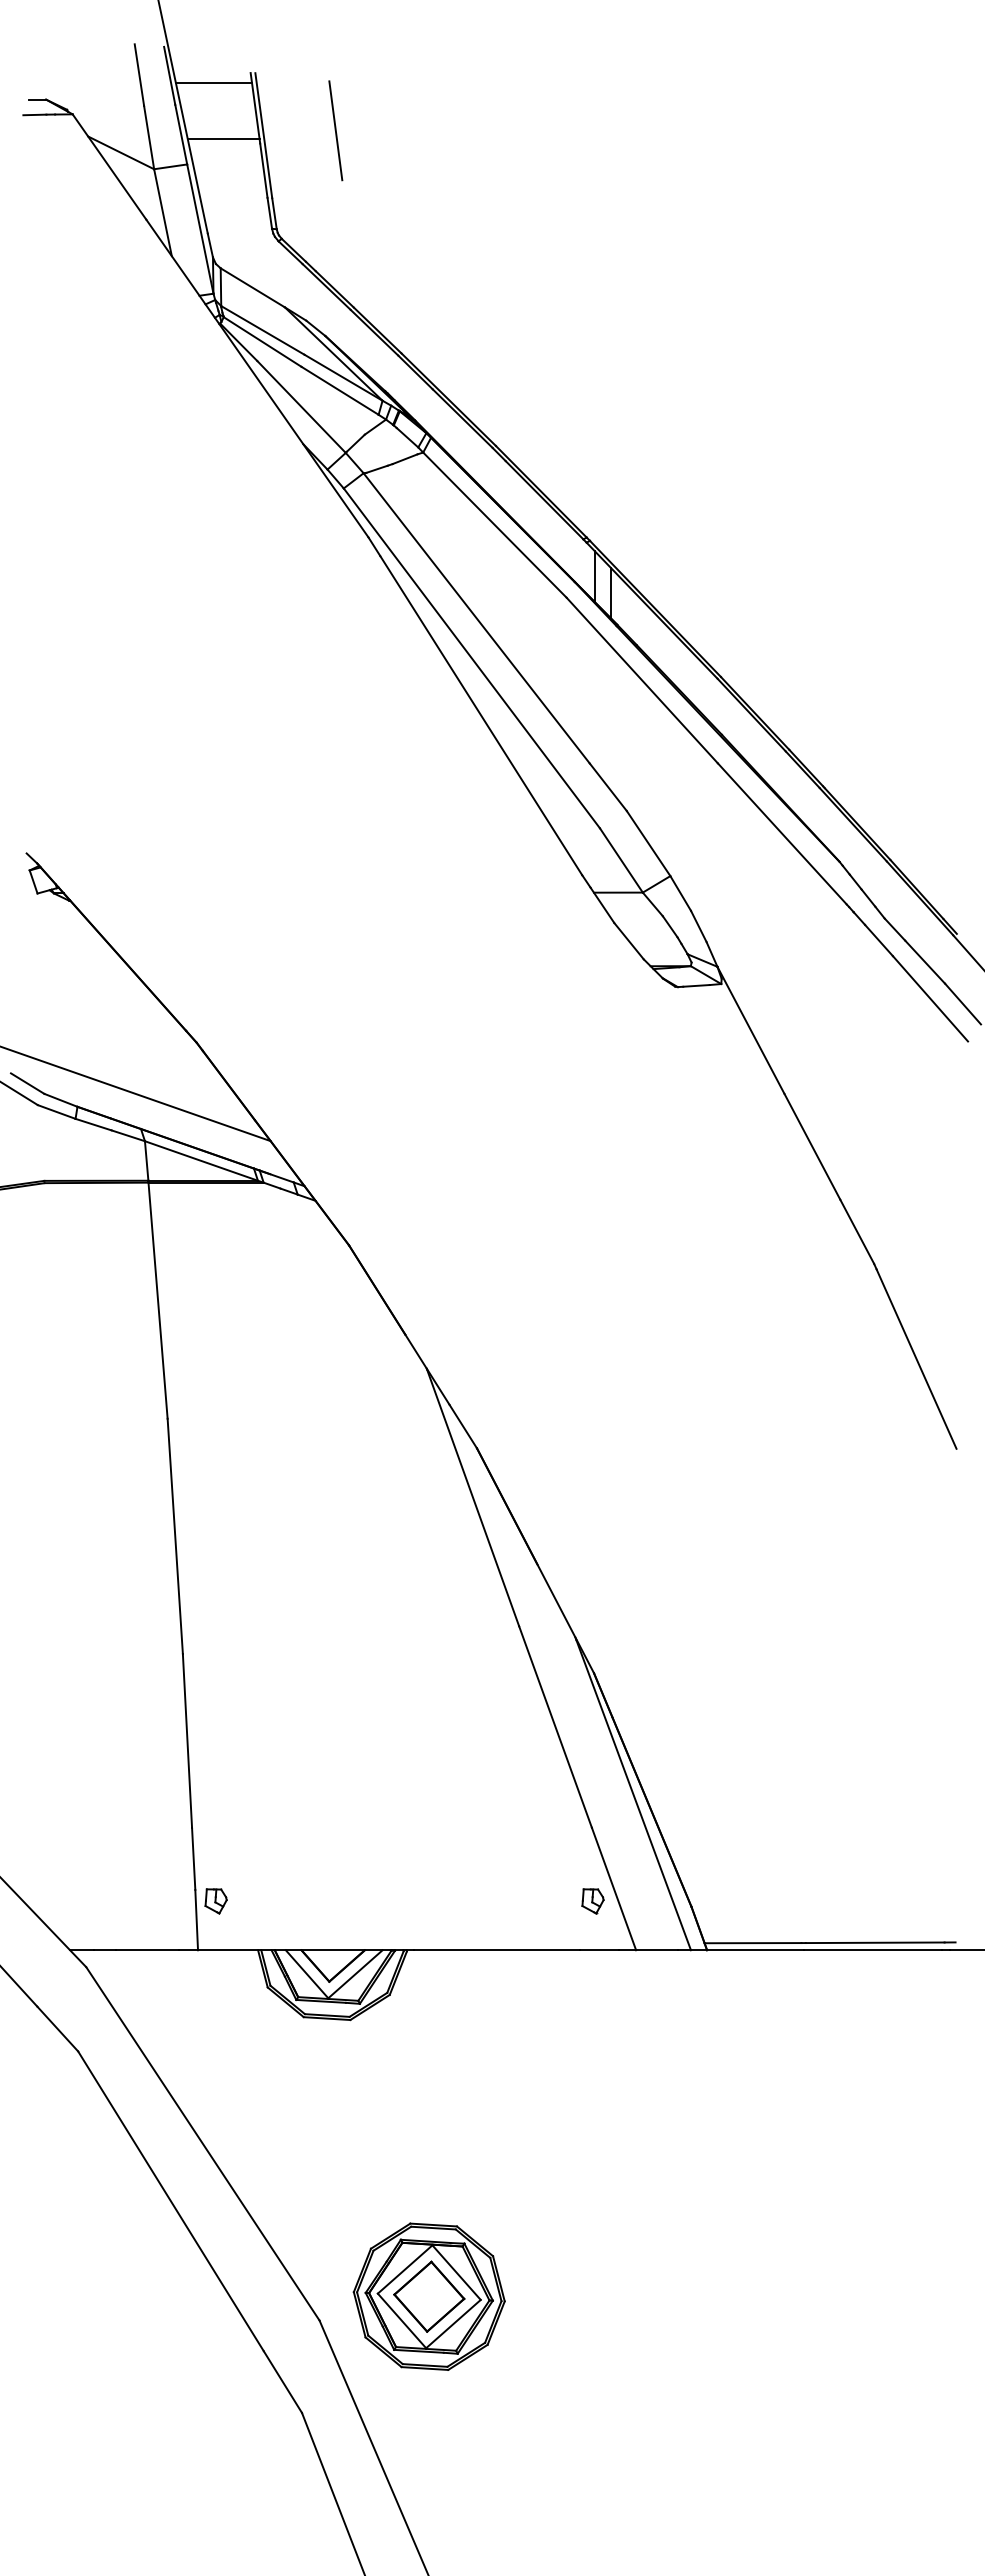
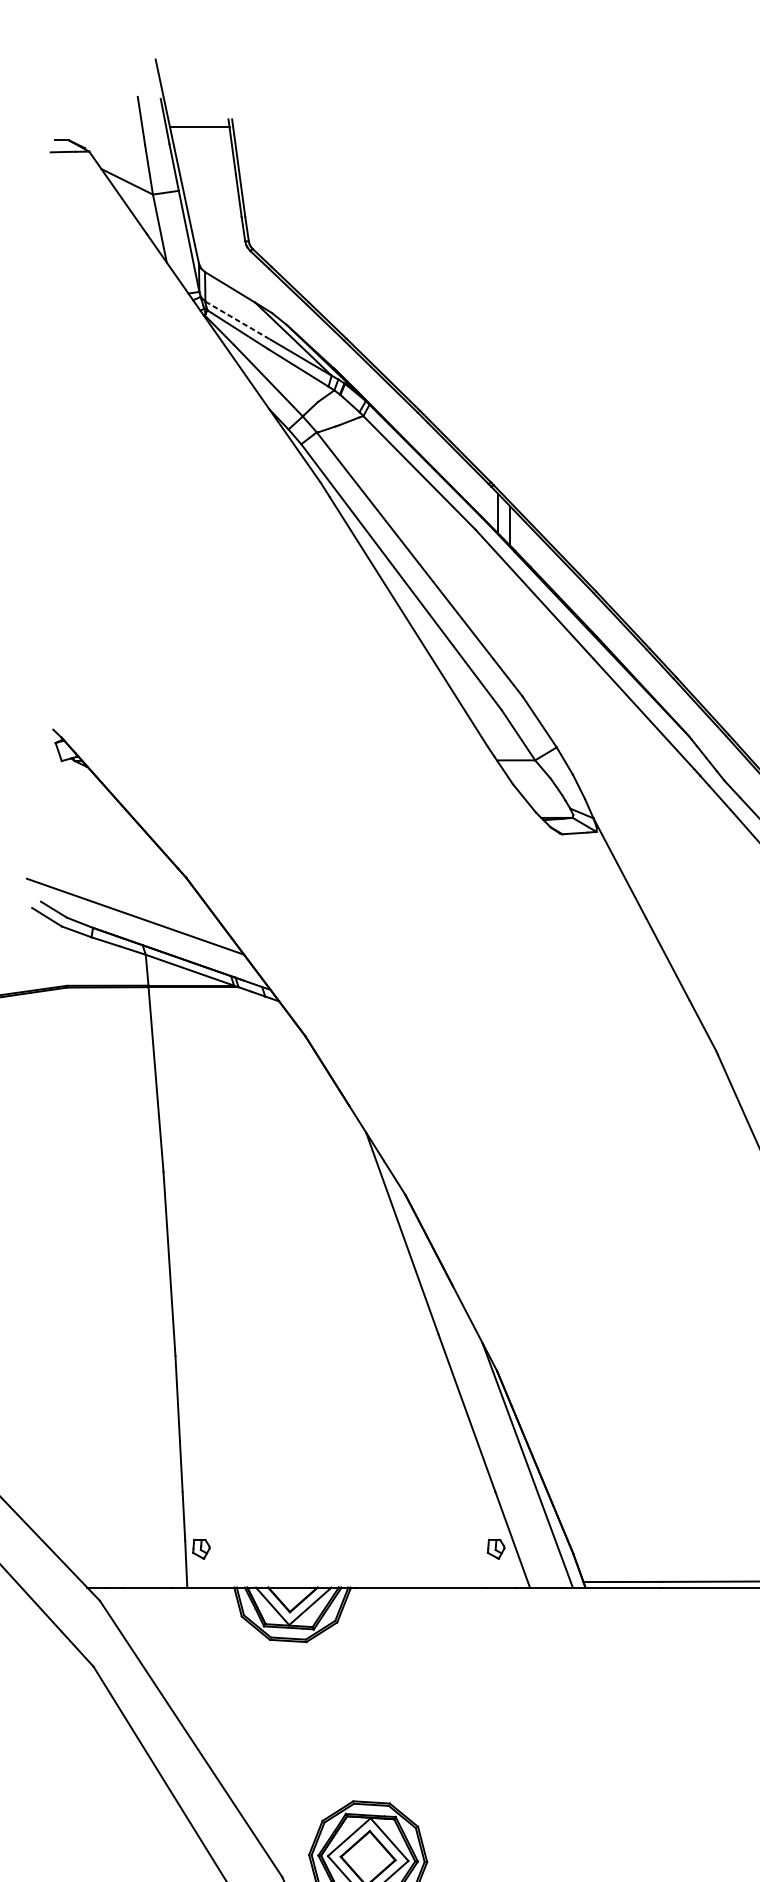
line: (335, 130) -> (294, 164), removed
line: (223, 139) -> (207, 171), removed
line: (263, 330) -> (238, 320), solid -> dashed

